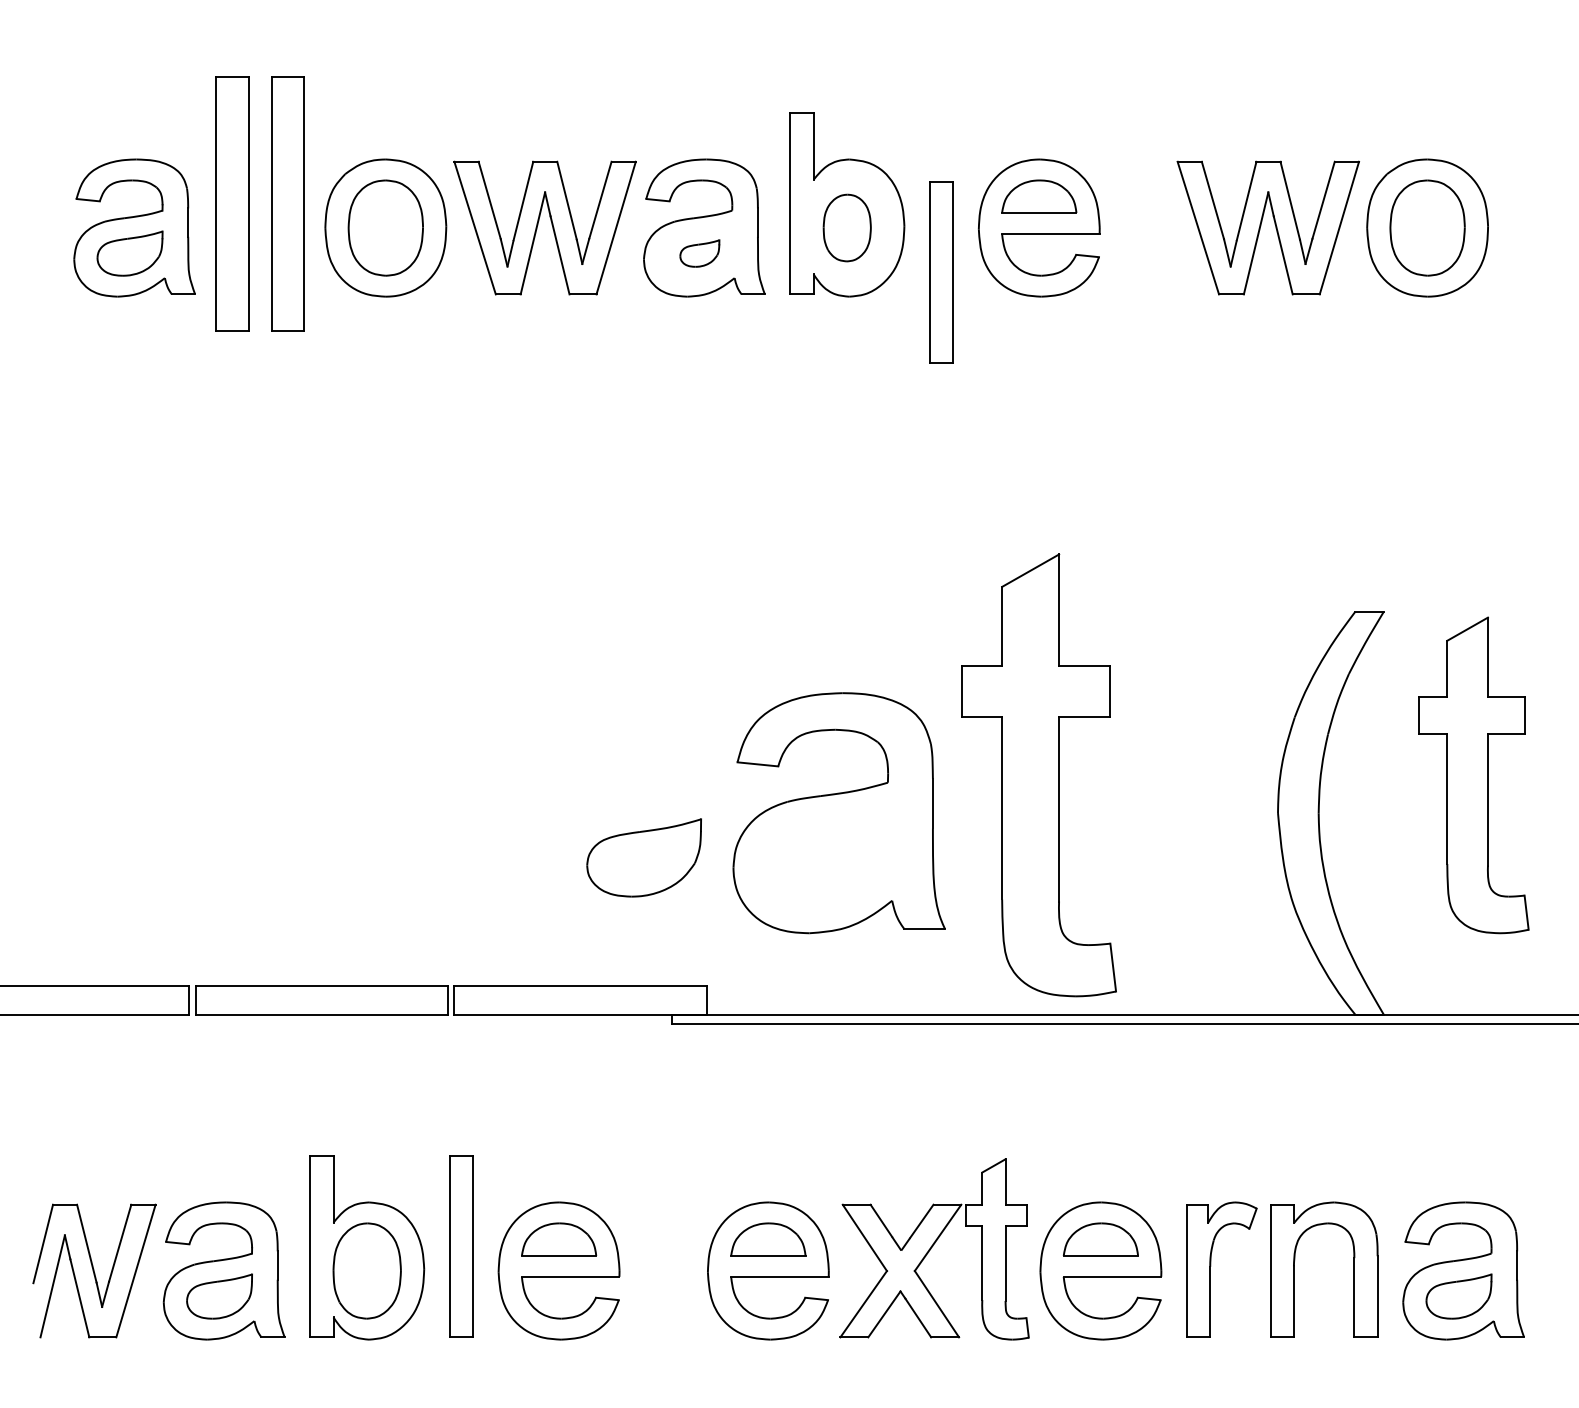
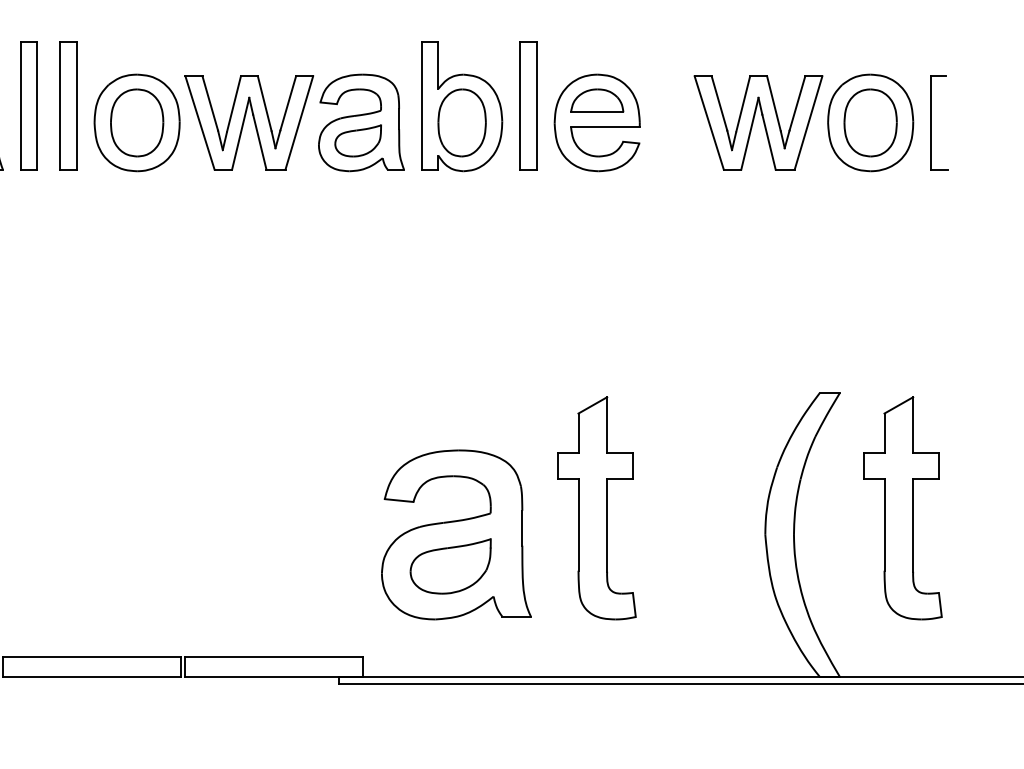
part: (232, 203) -> (29, 105), size x0.71
part: (288, 203) -> (68, 105), size x0.71
part: (846, 227) -> (461, 122), size x1.43
part: (1514, 227) -> (931, 122), added
part: (699, 253) -> (358, 140), size x1.67
part: (941, 272) -> (528, 105), moved
part: (1038, 775) -> (596, 508), size x0.71
part: (643, 857) -> (450, 566), moved

